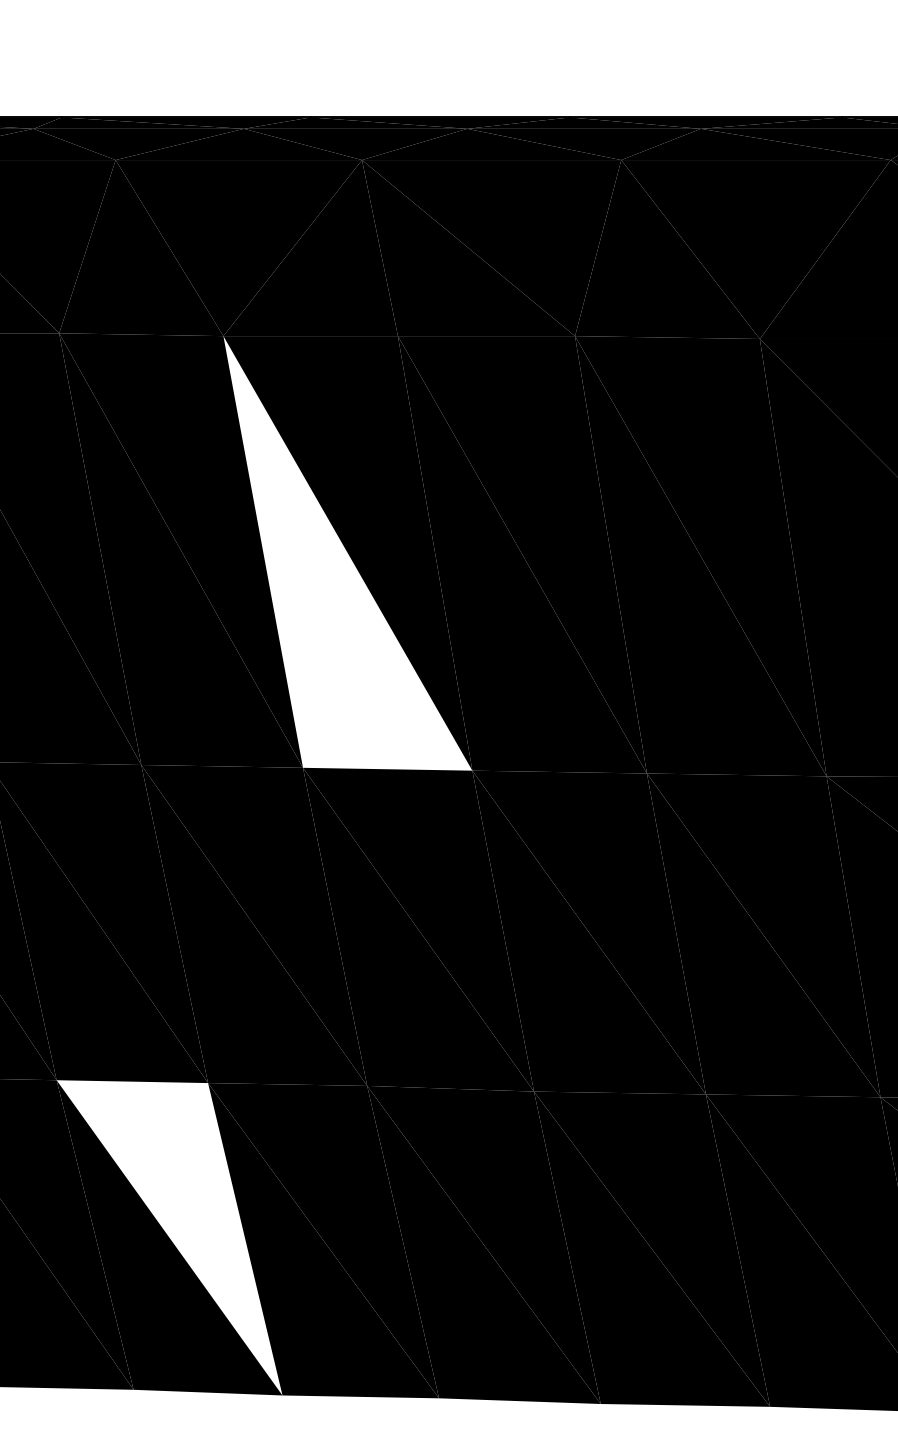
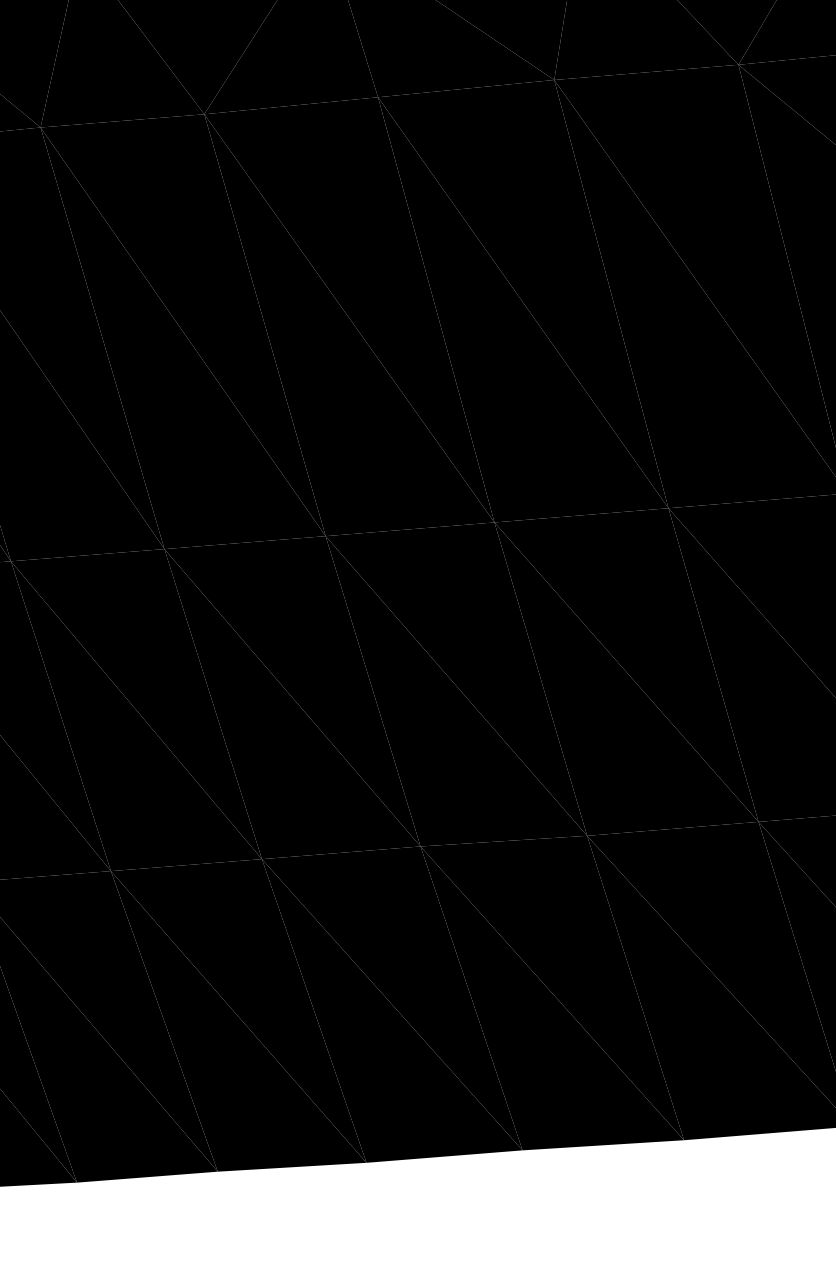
fill: (347, 553) -> (349, 318), added
fill: (169, 1237) -> (238, 1016), added

